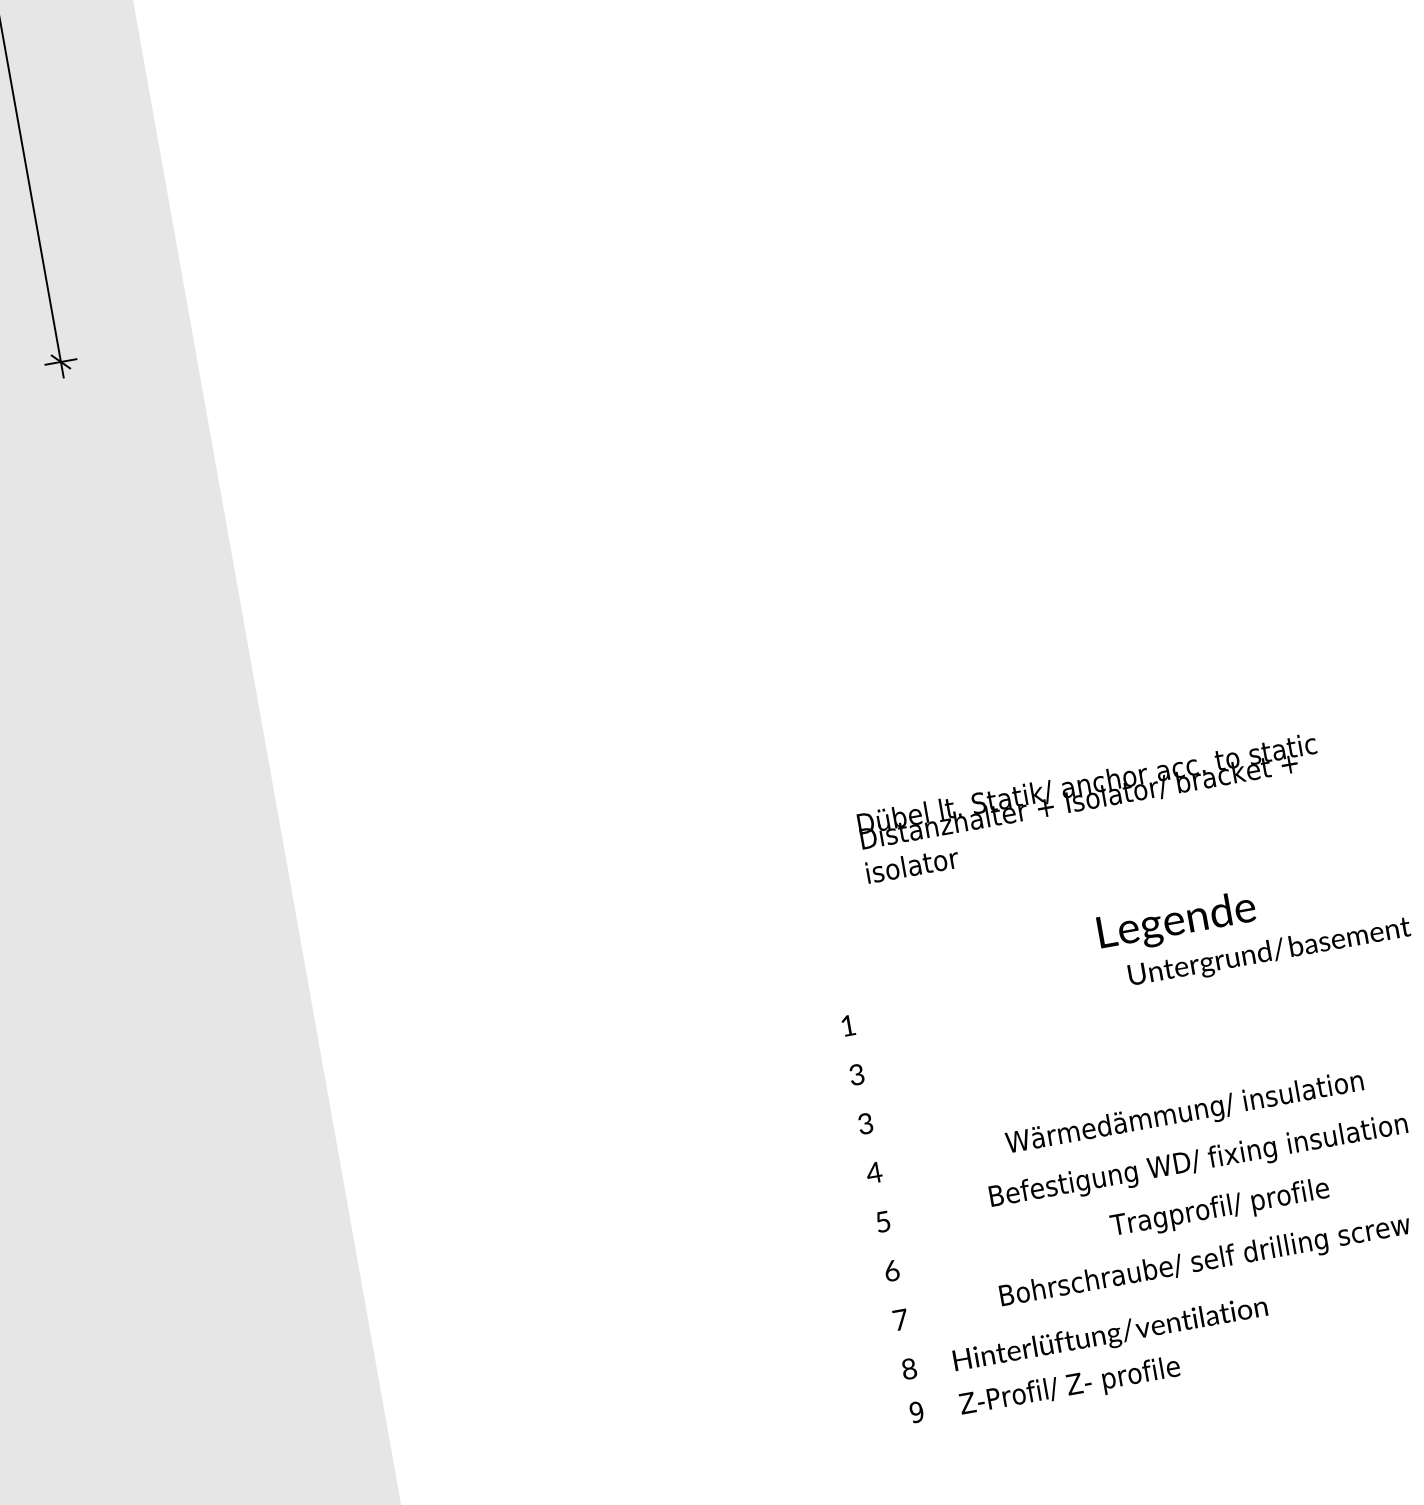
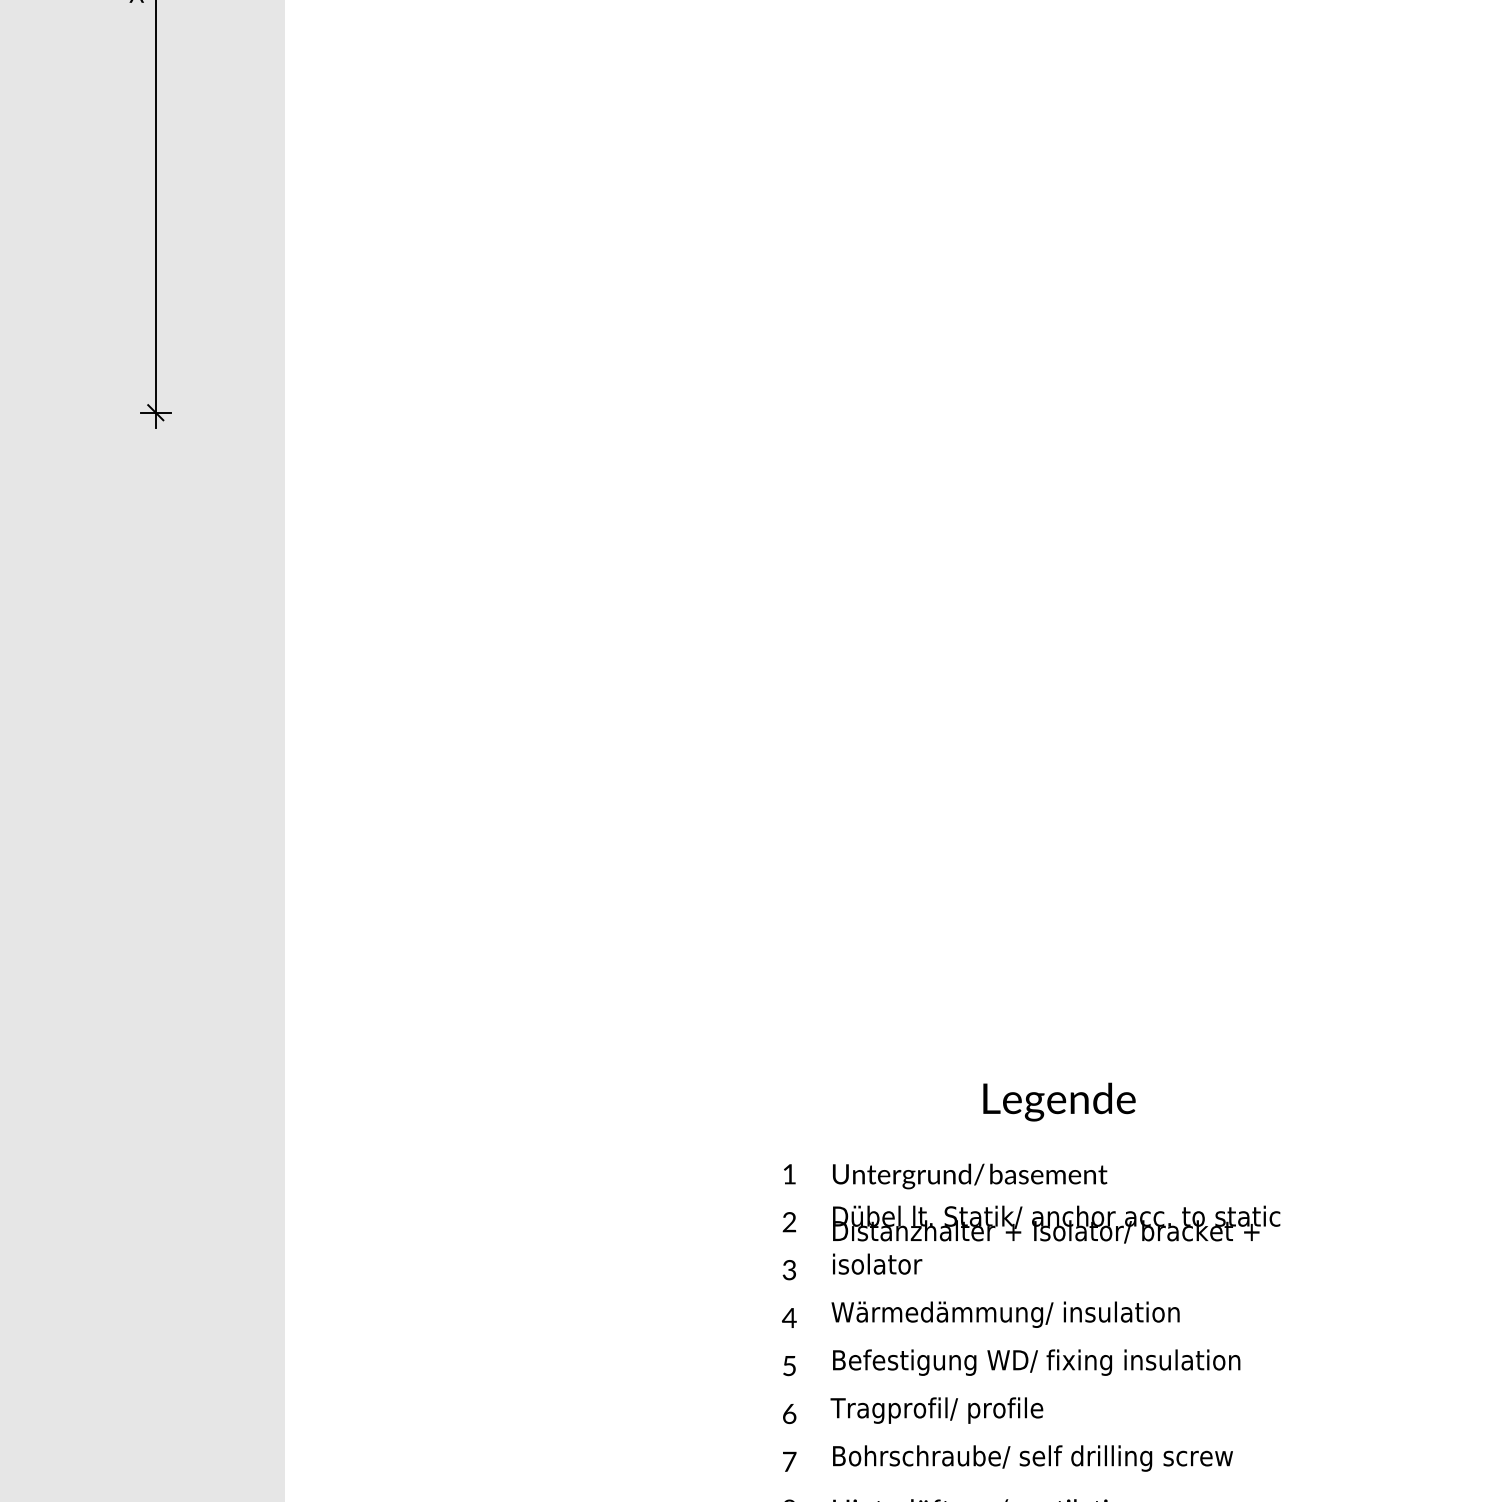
text: (1091, 807) -> (1056, 1239), moved
text: (1177, 921) -> (1059, 1101), moved
text: (1270, 952) -> (970, 1176), moved
text: (857, 1078) -> (789, 1225), 3 -> 2
text: (1184, 1113) -> (1005, 1314), moved
text: (1198, 1161) -> (1036, 1362), moved
text: (1219, 1208) -> (936, 1410), moved
text: (1204, 1262) -> (1032, 1458), moved

